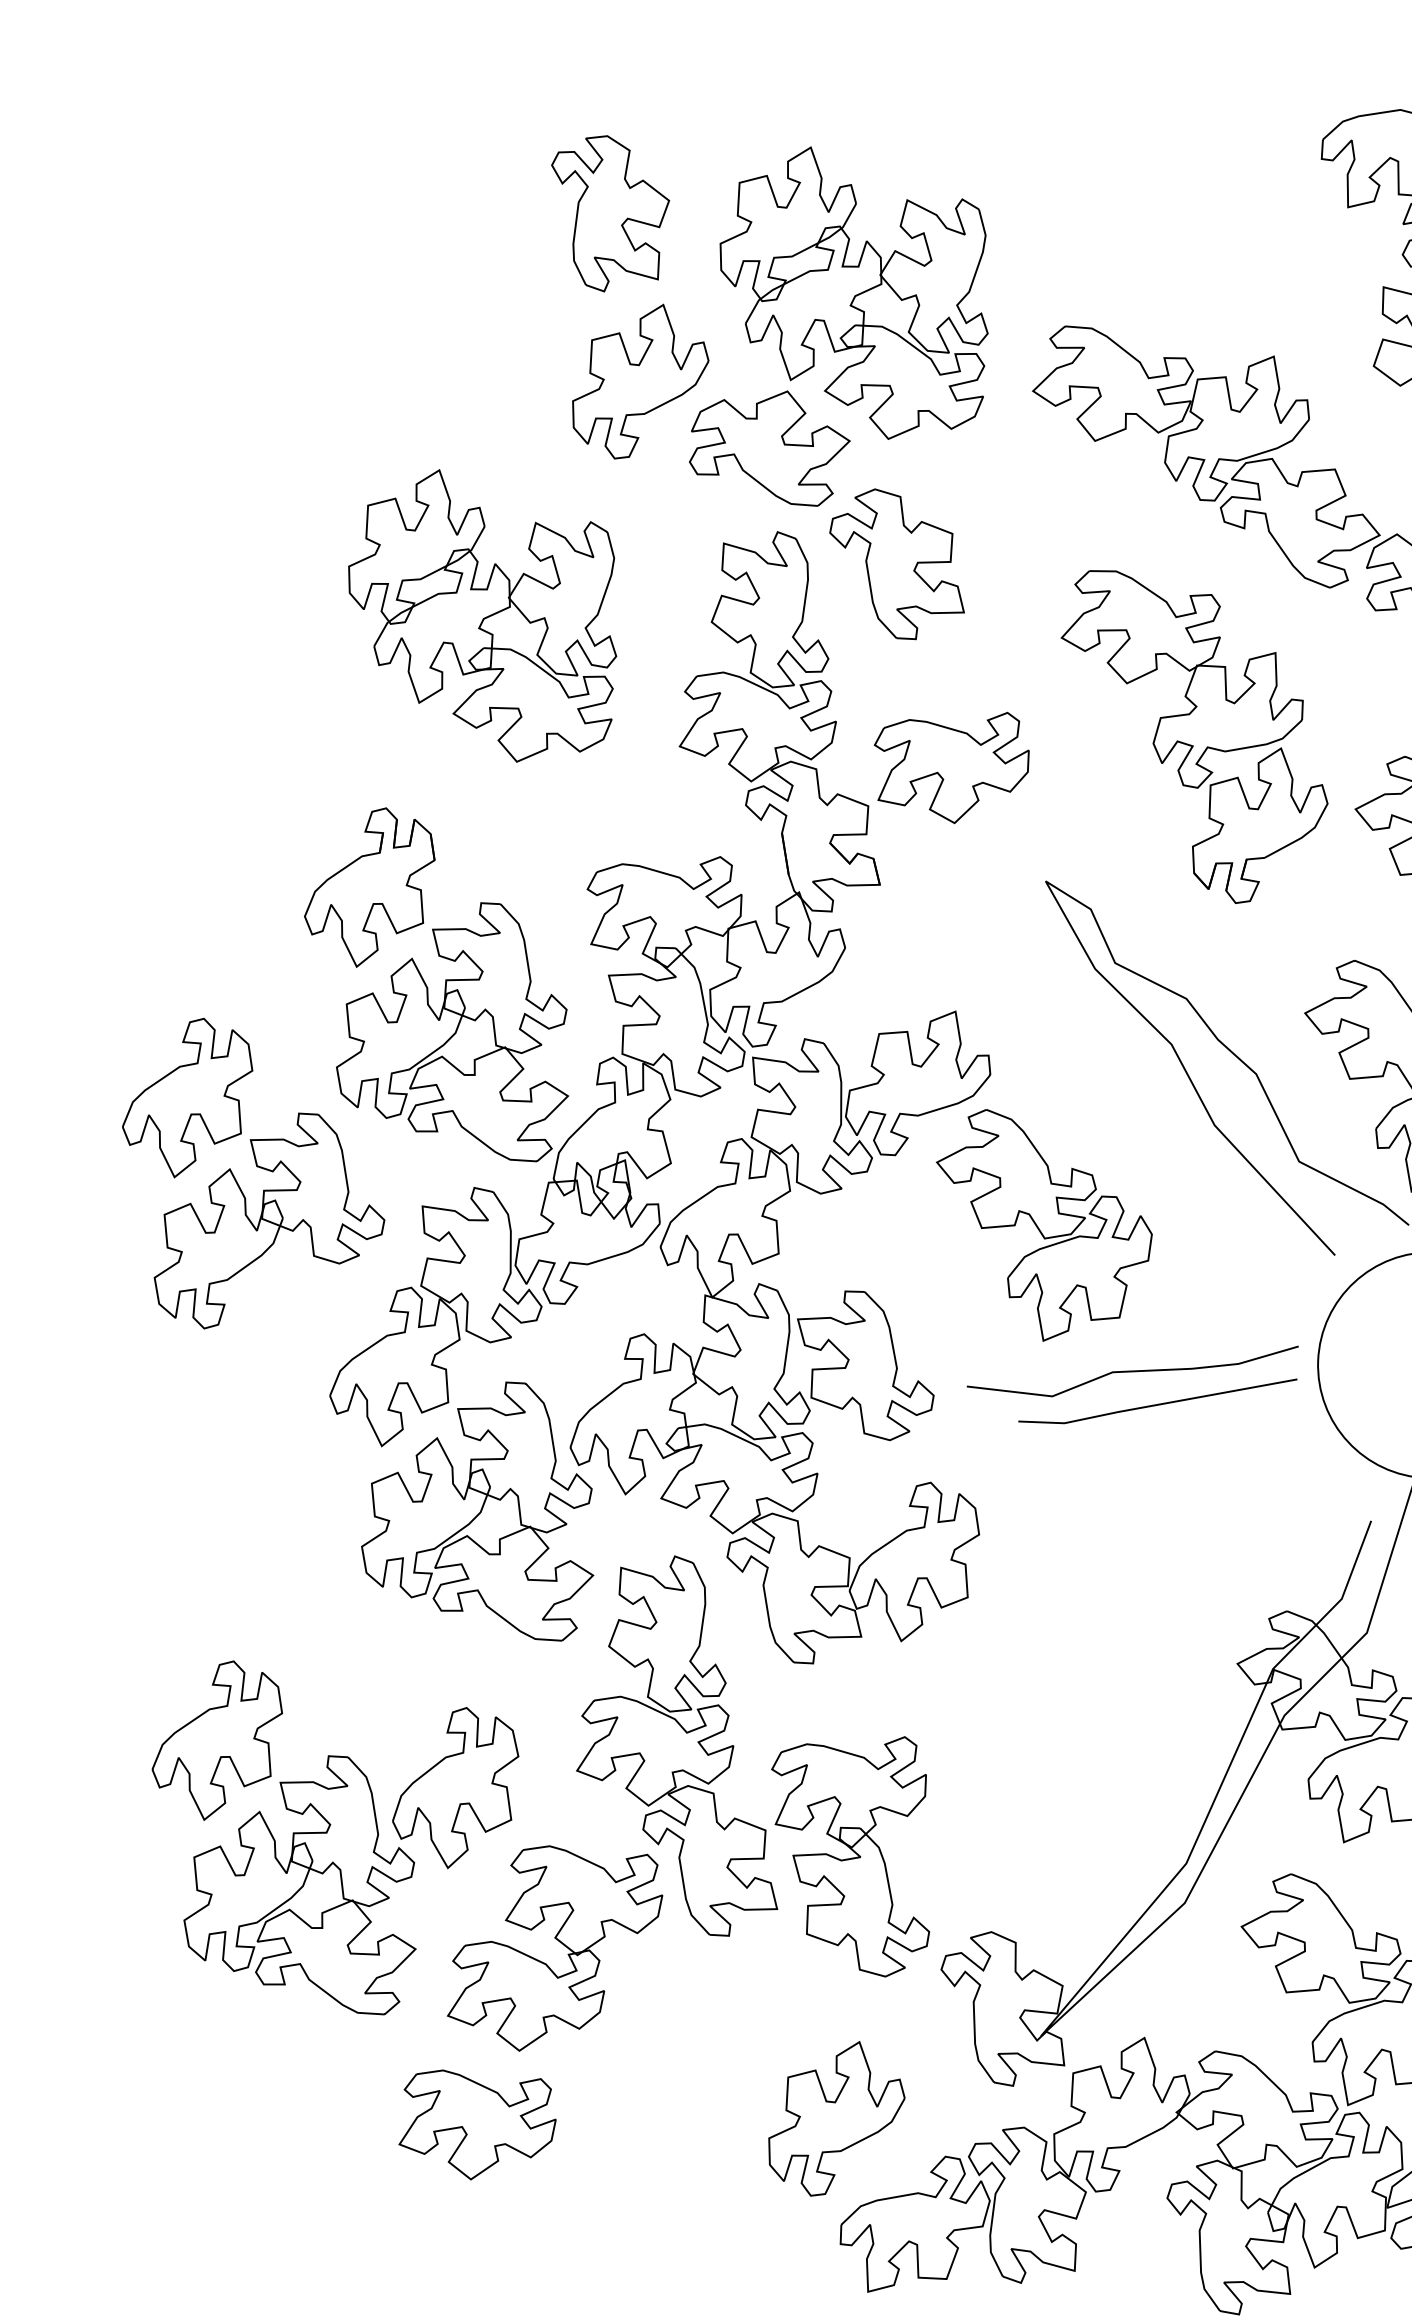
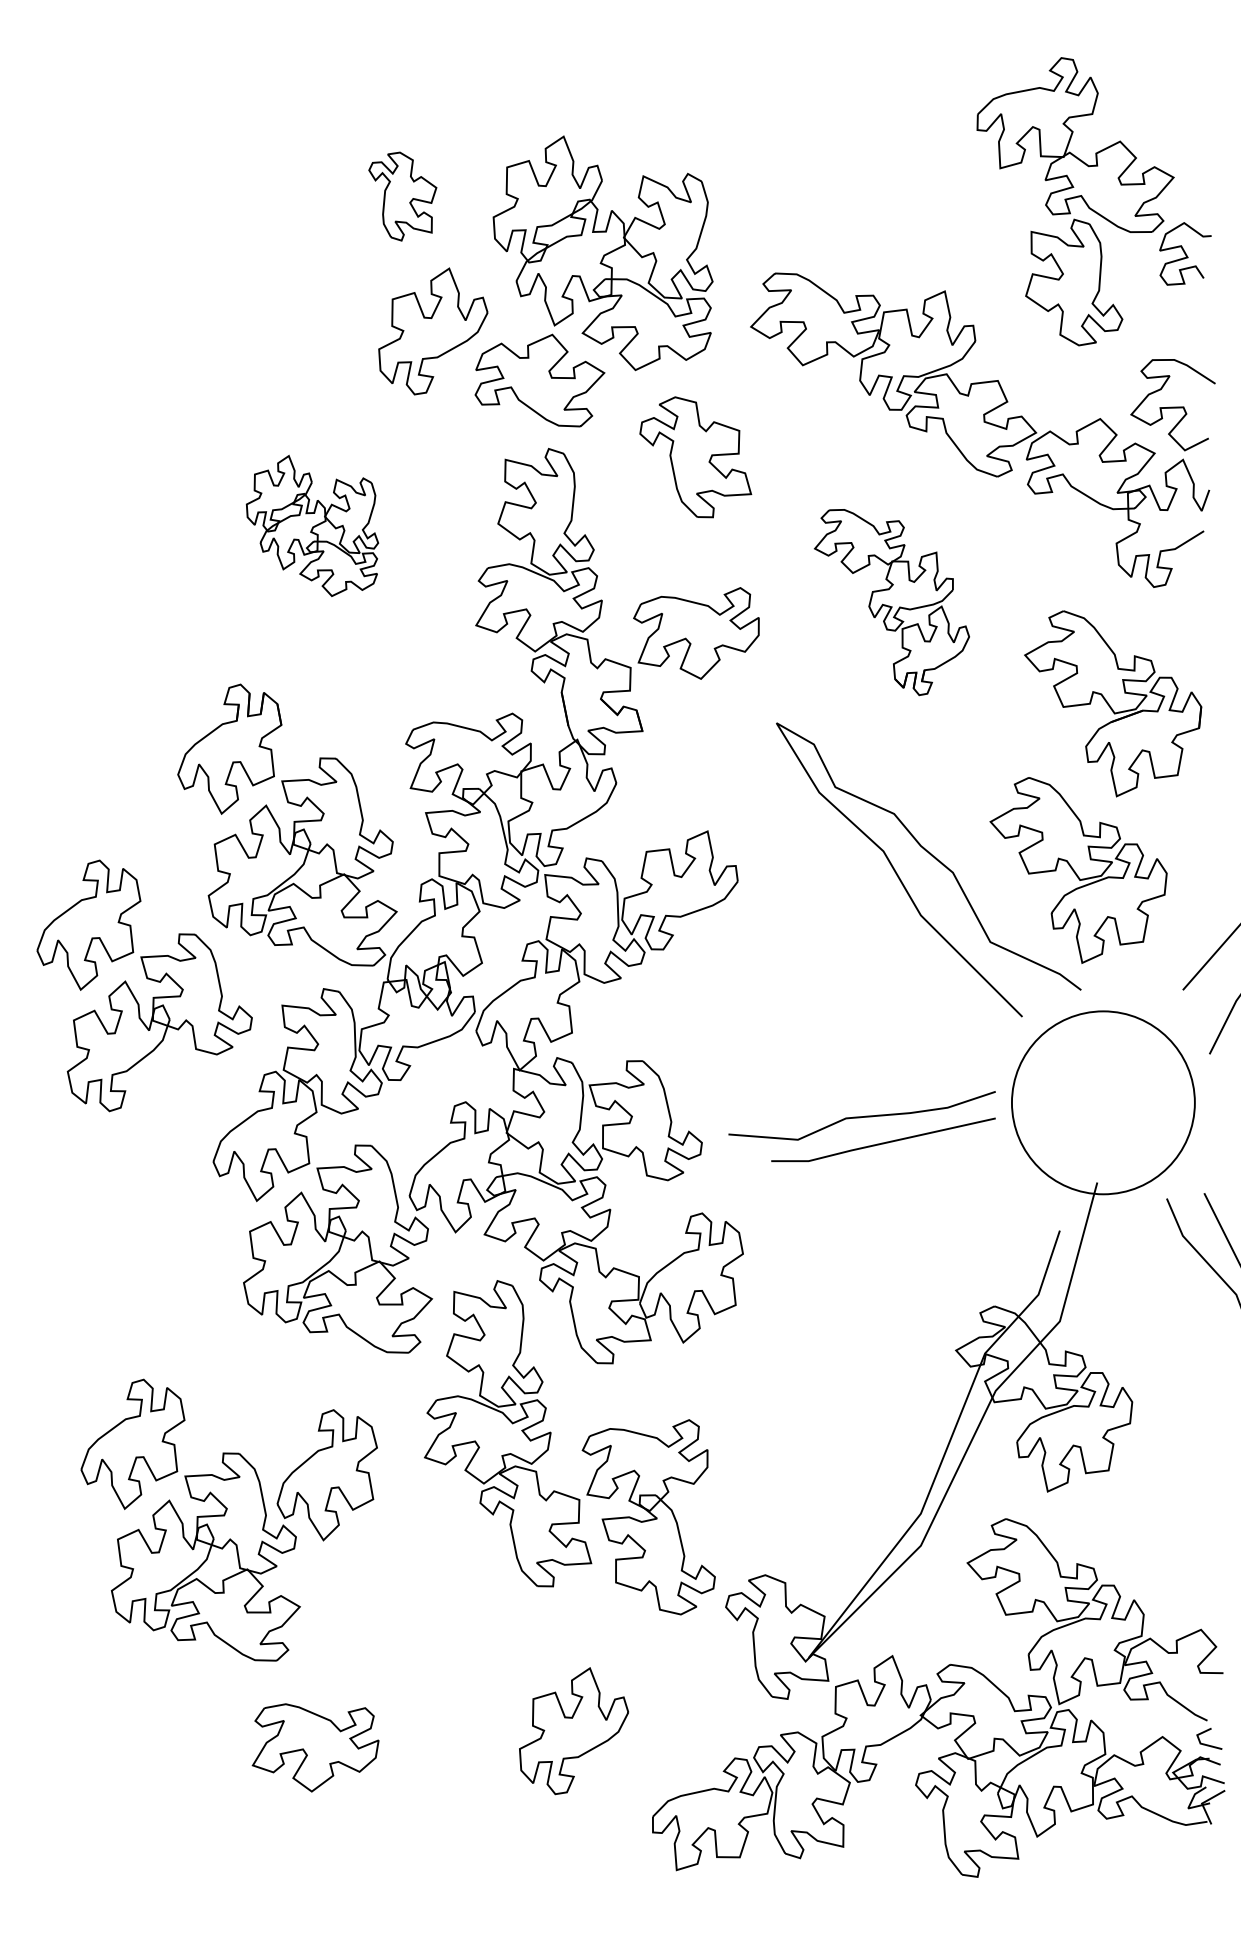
part: (609, 213) -> (402, 196), size x0.7
part: (897, 564) -> (695, 457), moved
part: (482, 615) -> (312, 525), size x0.6
part: (1193, 737) -> (891, 602), size x0.7
part: (1043, 1226) -> (785, 1002), removed
part: (559, 1943) -> (416, 1597), removed
part: (837, 2119) -> (574, 1731), moved
part: (477, 2125) -> (315, 1747), moved

